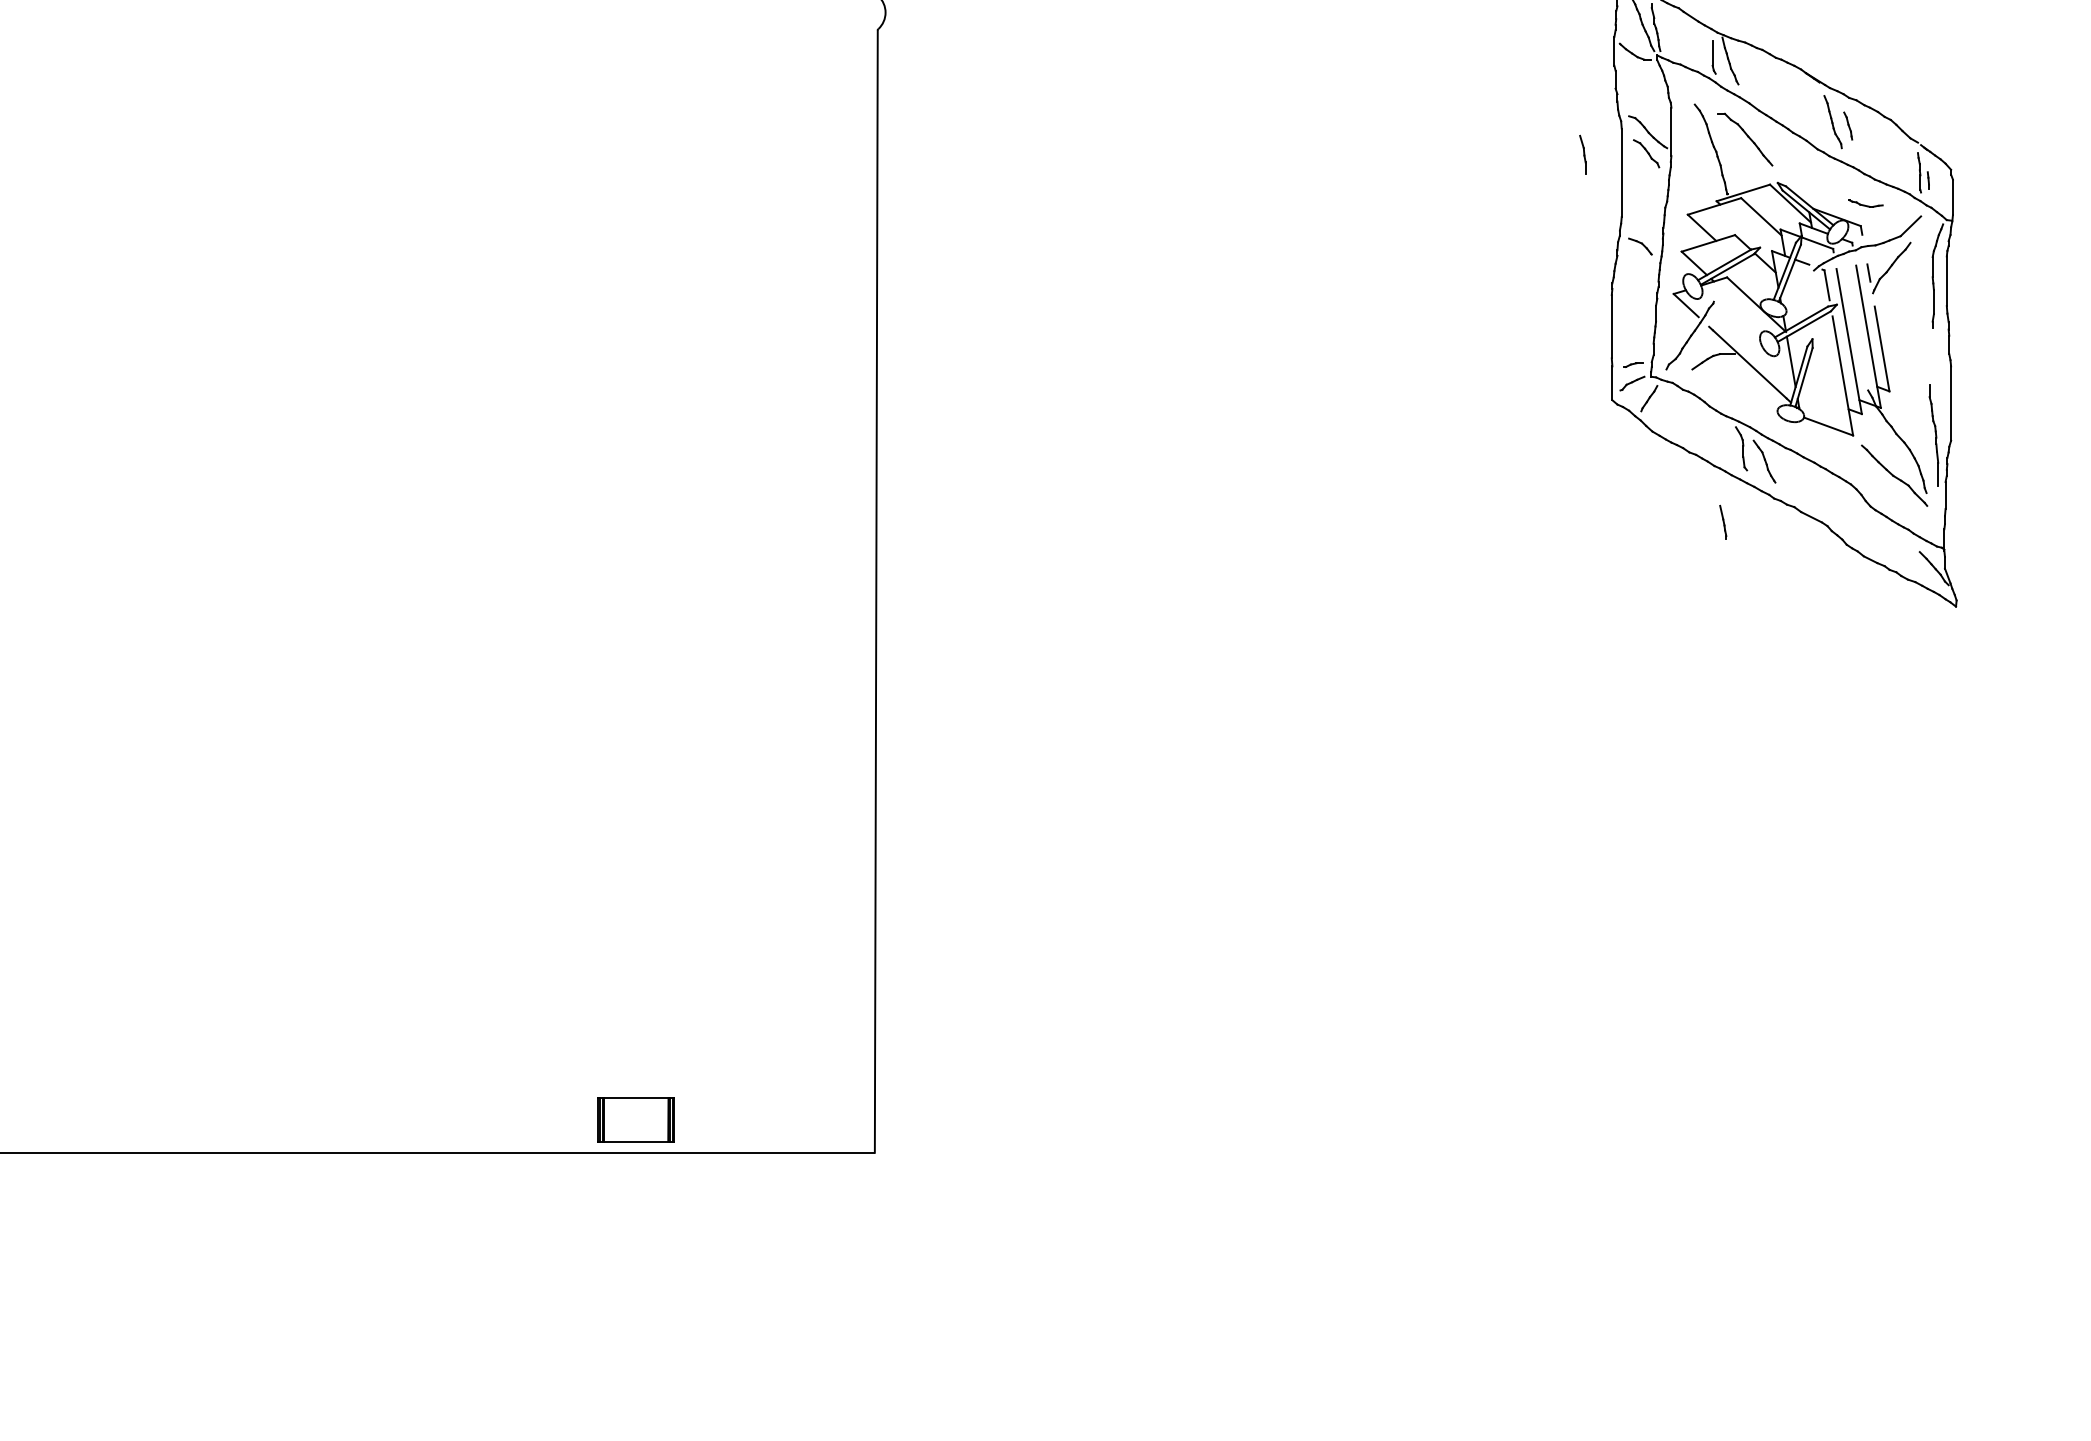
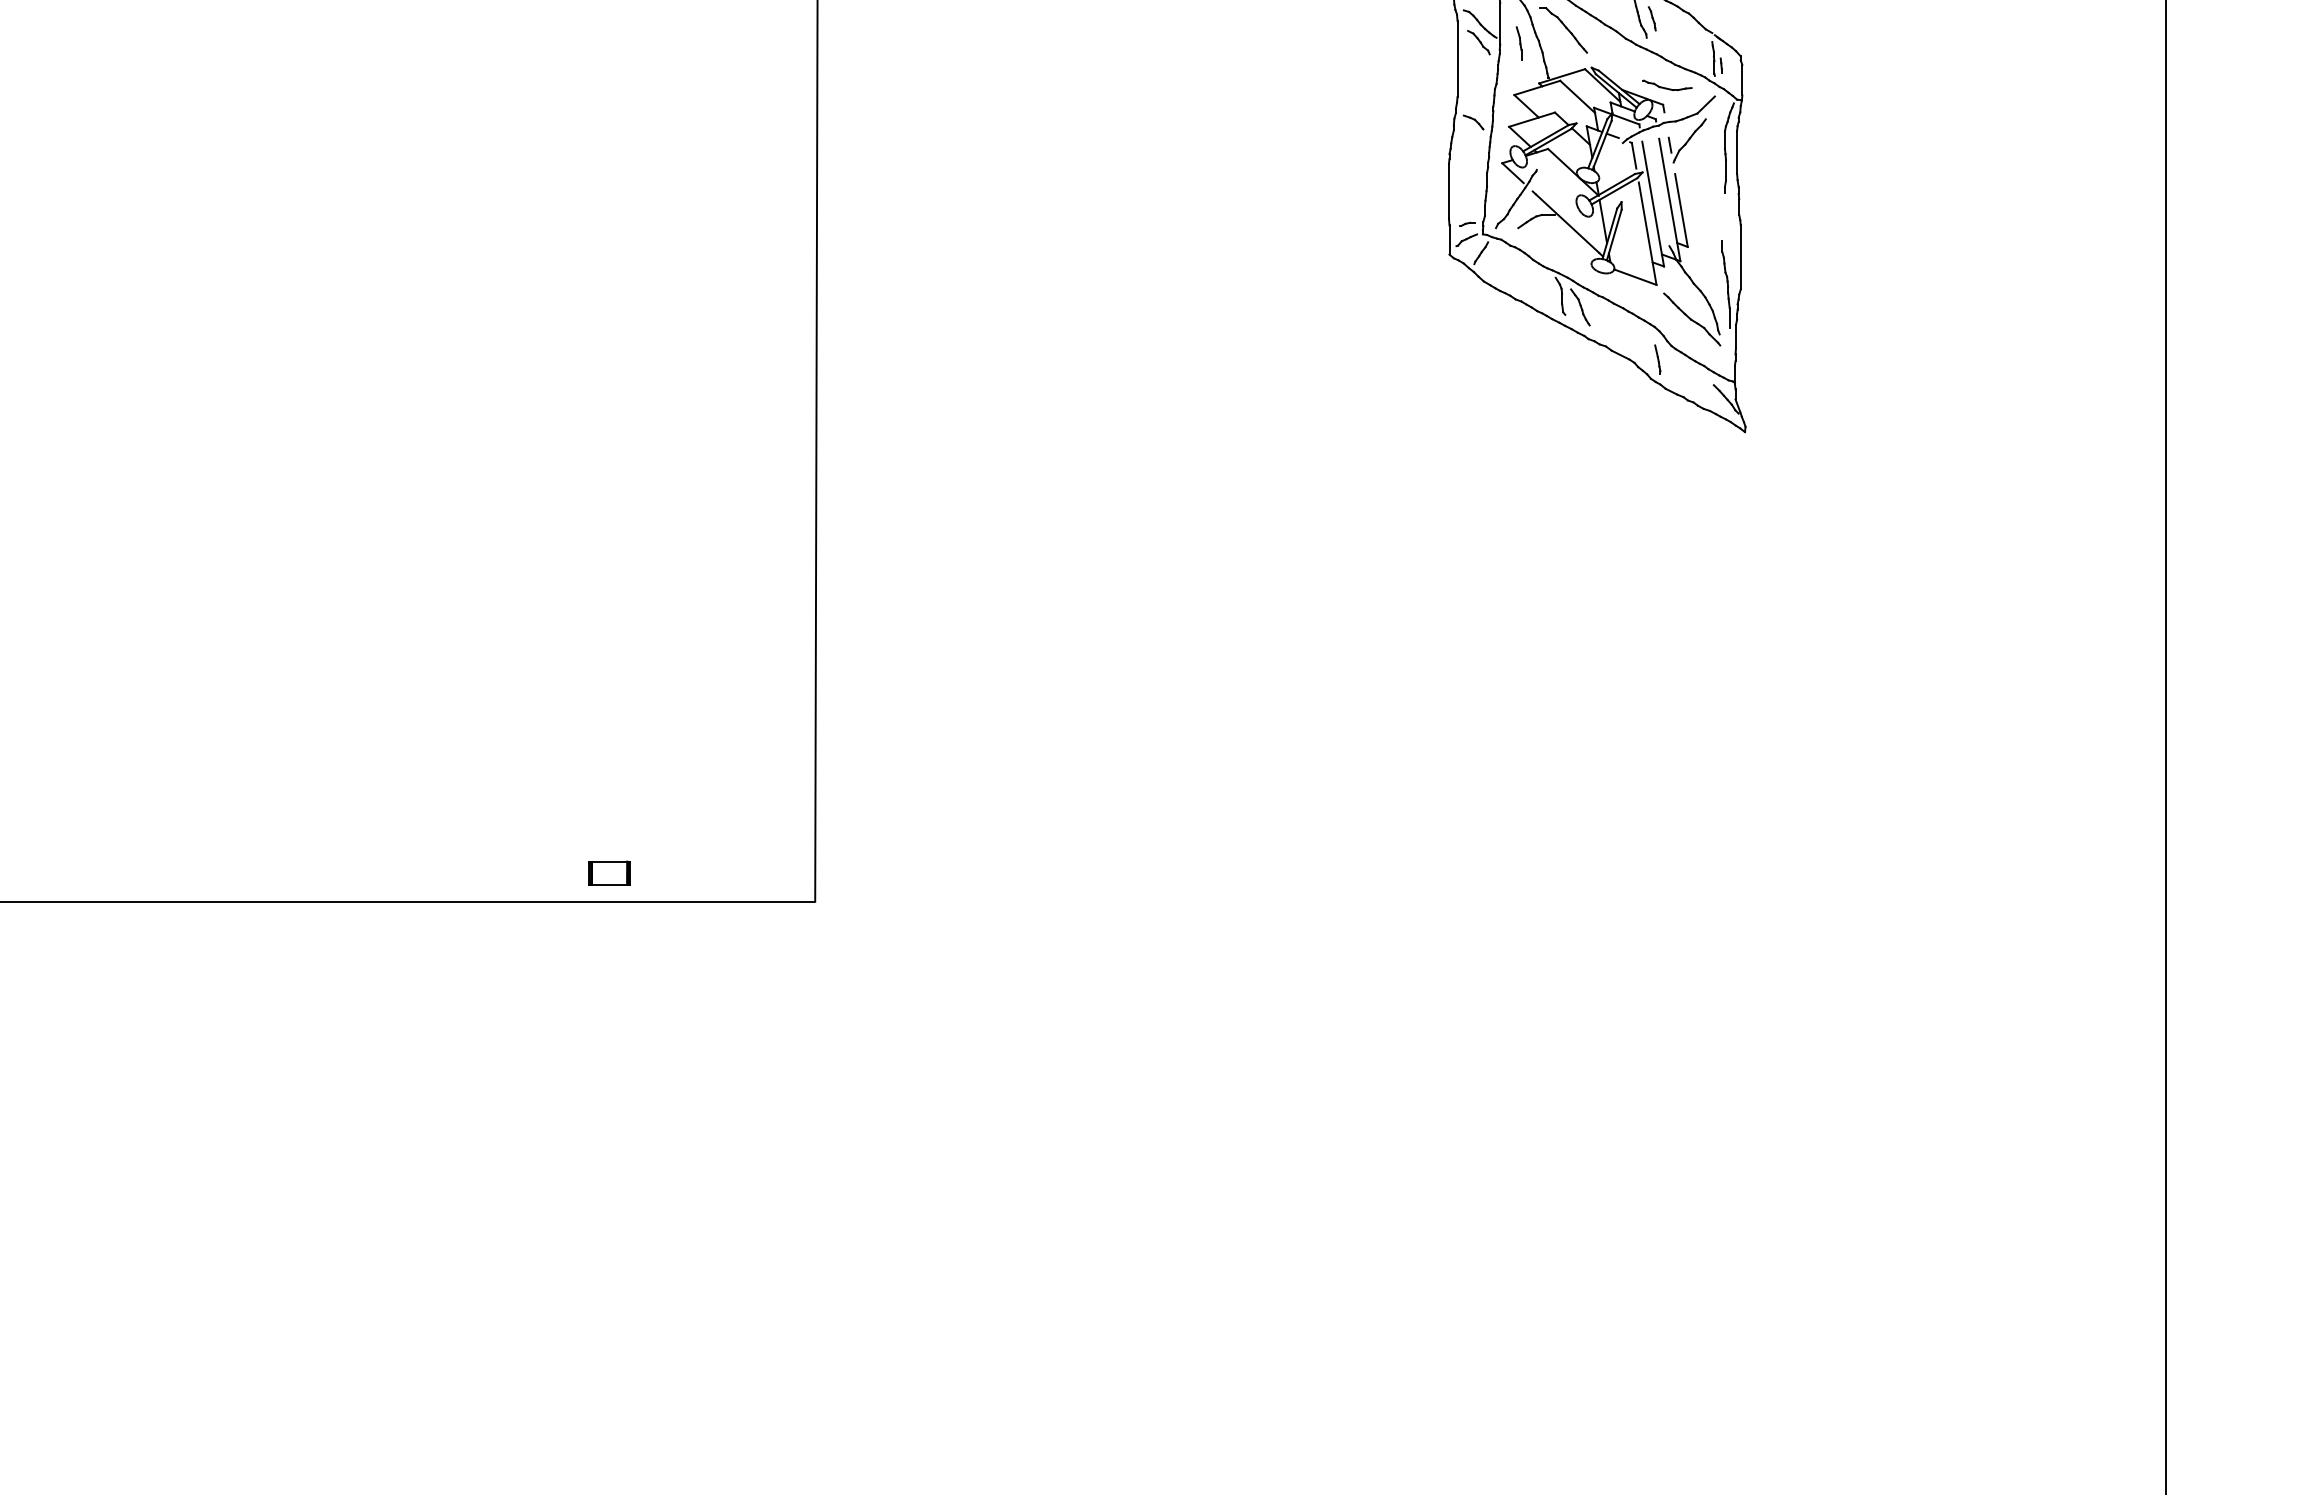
part: (1582, 154) -> (1518, 43), moved
part: (1865, 203) -> (1667, 85), size x1.67
line: (1722, 522) -> (1657, 359), moved
part: (635, 1118) -> (609, 872), size x0.62

